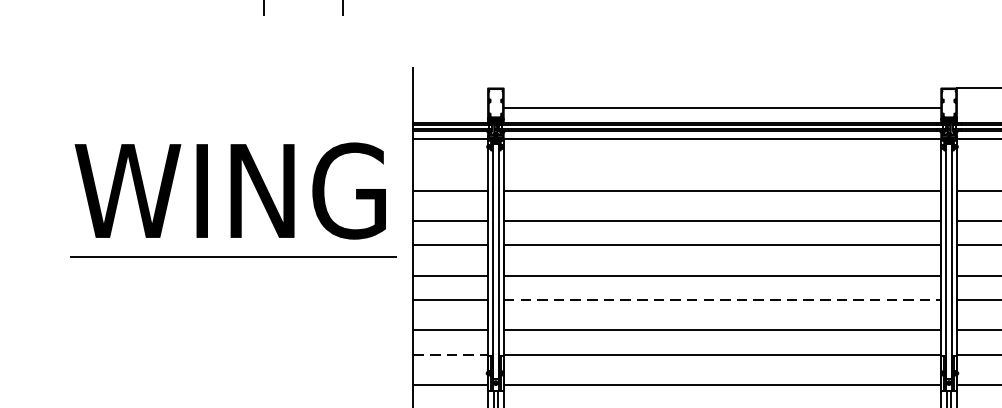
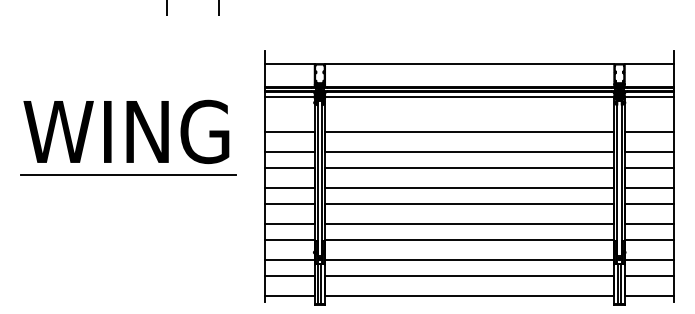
line: (449, 89) -> (289, 64), added
line: (722, 108) -> (469, 64), moved
part: (233, 199) -> (128, 137), moved
line: (722, 299) -> (469, 203), dashed -> solid
line: (449, 355) -> (289, 240), dashed -> solid

